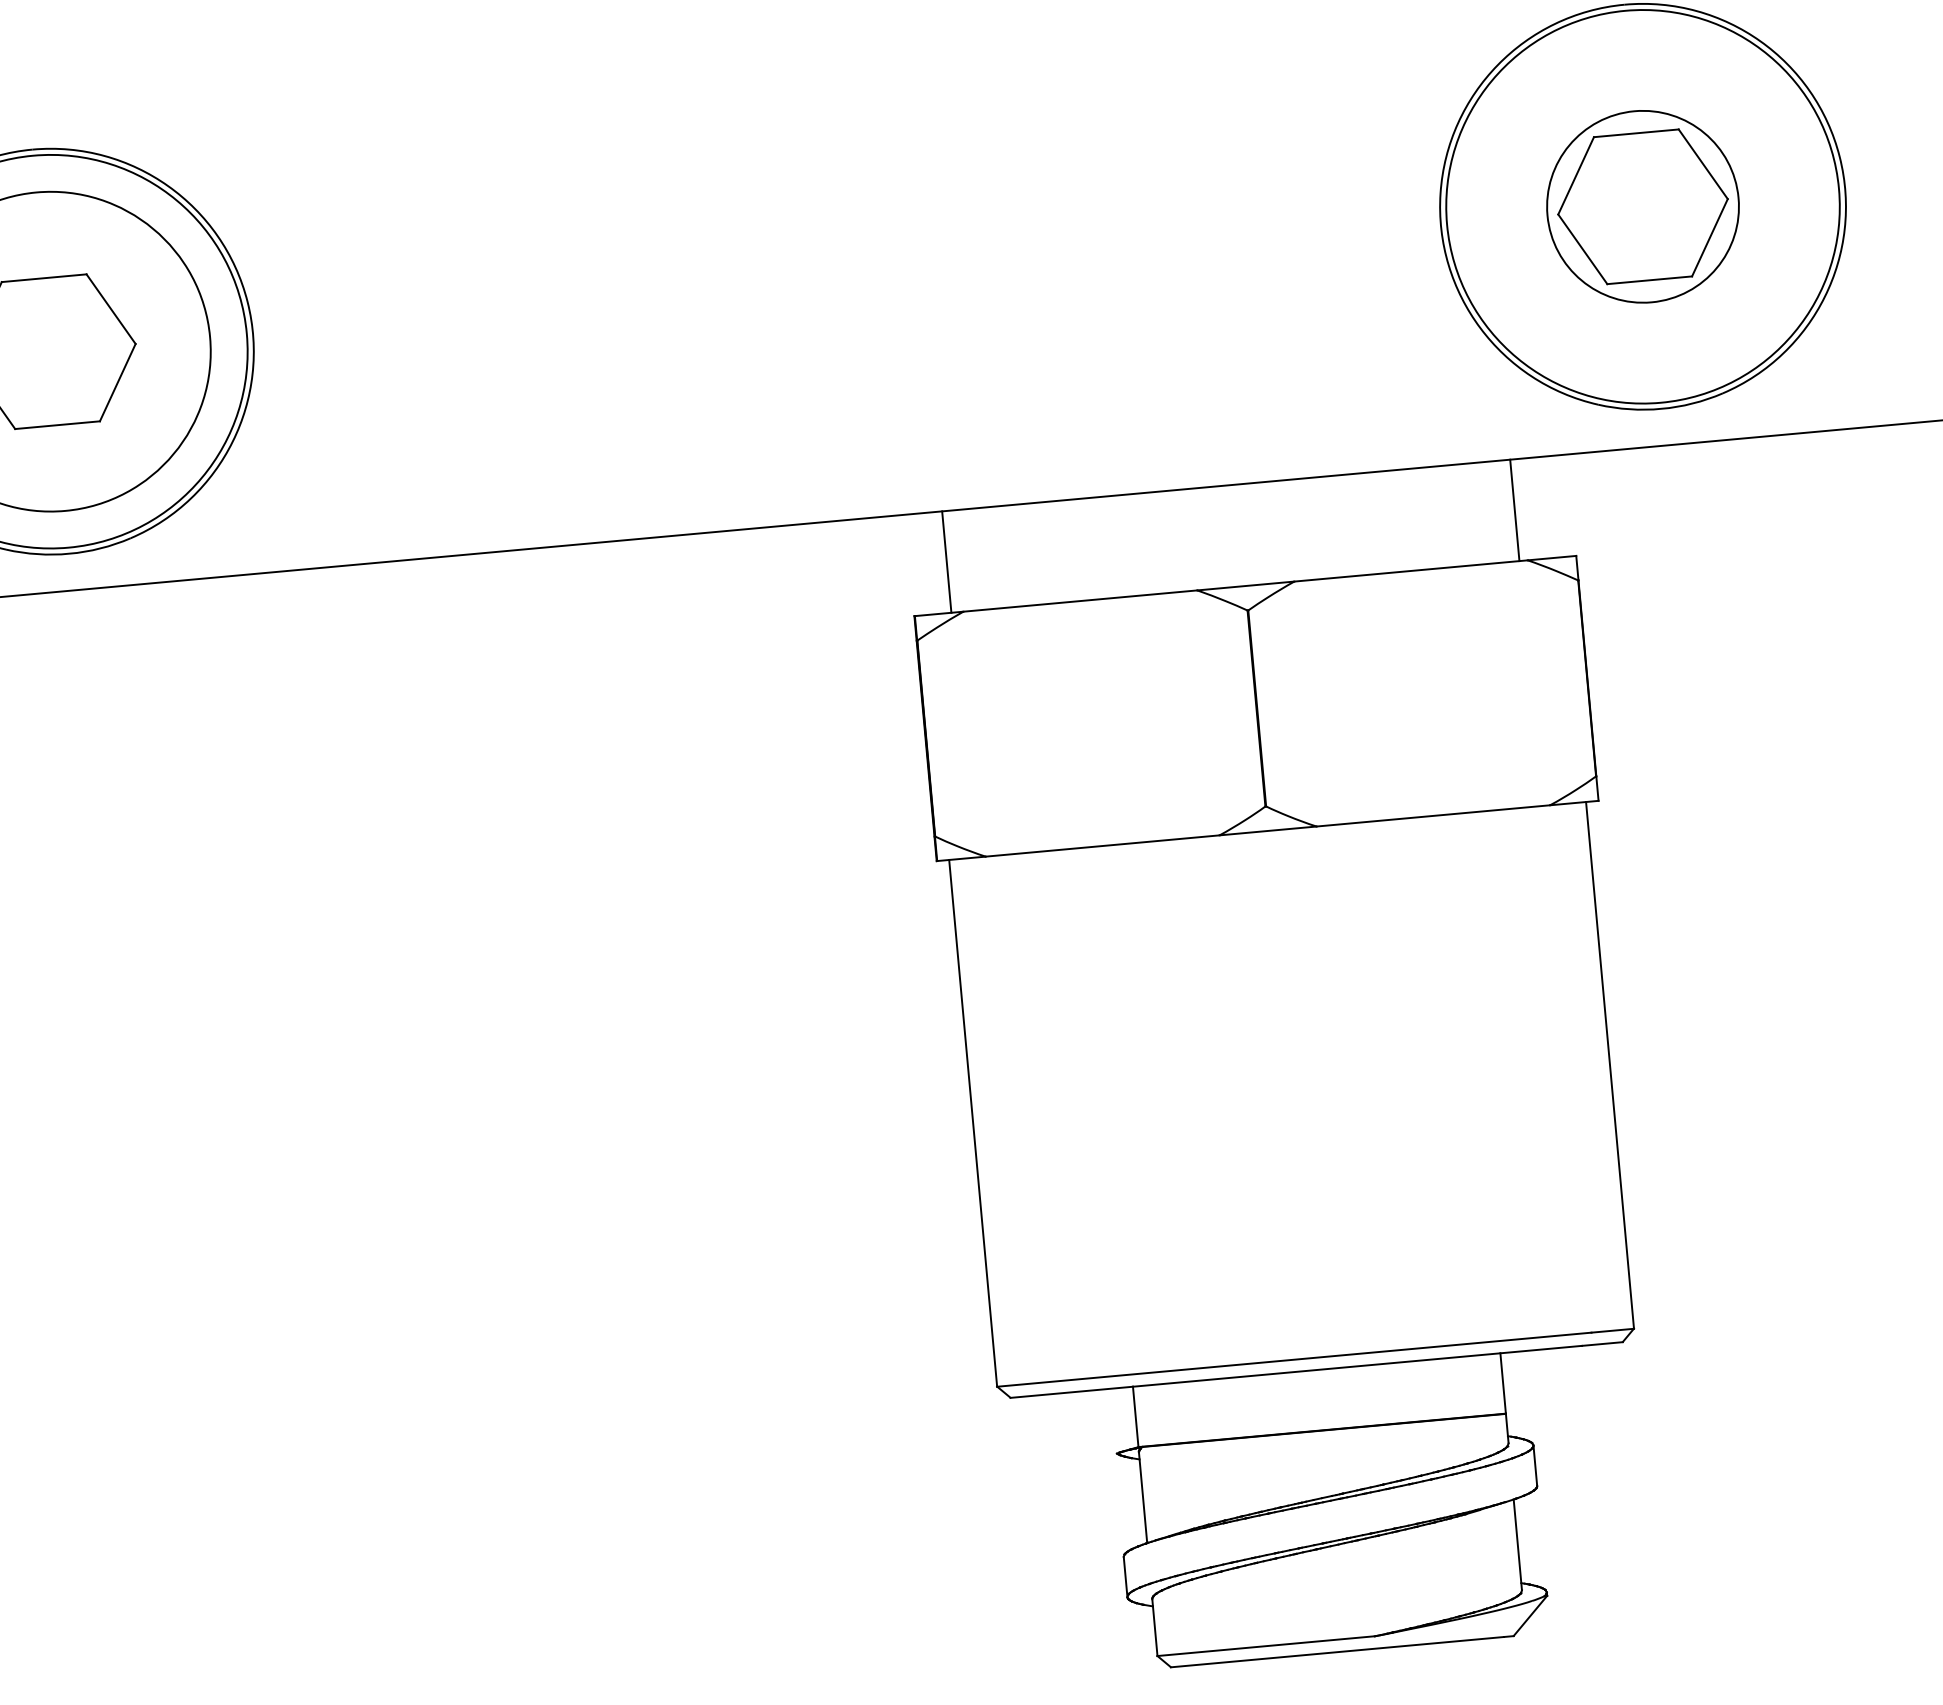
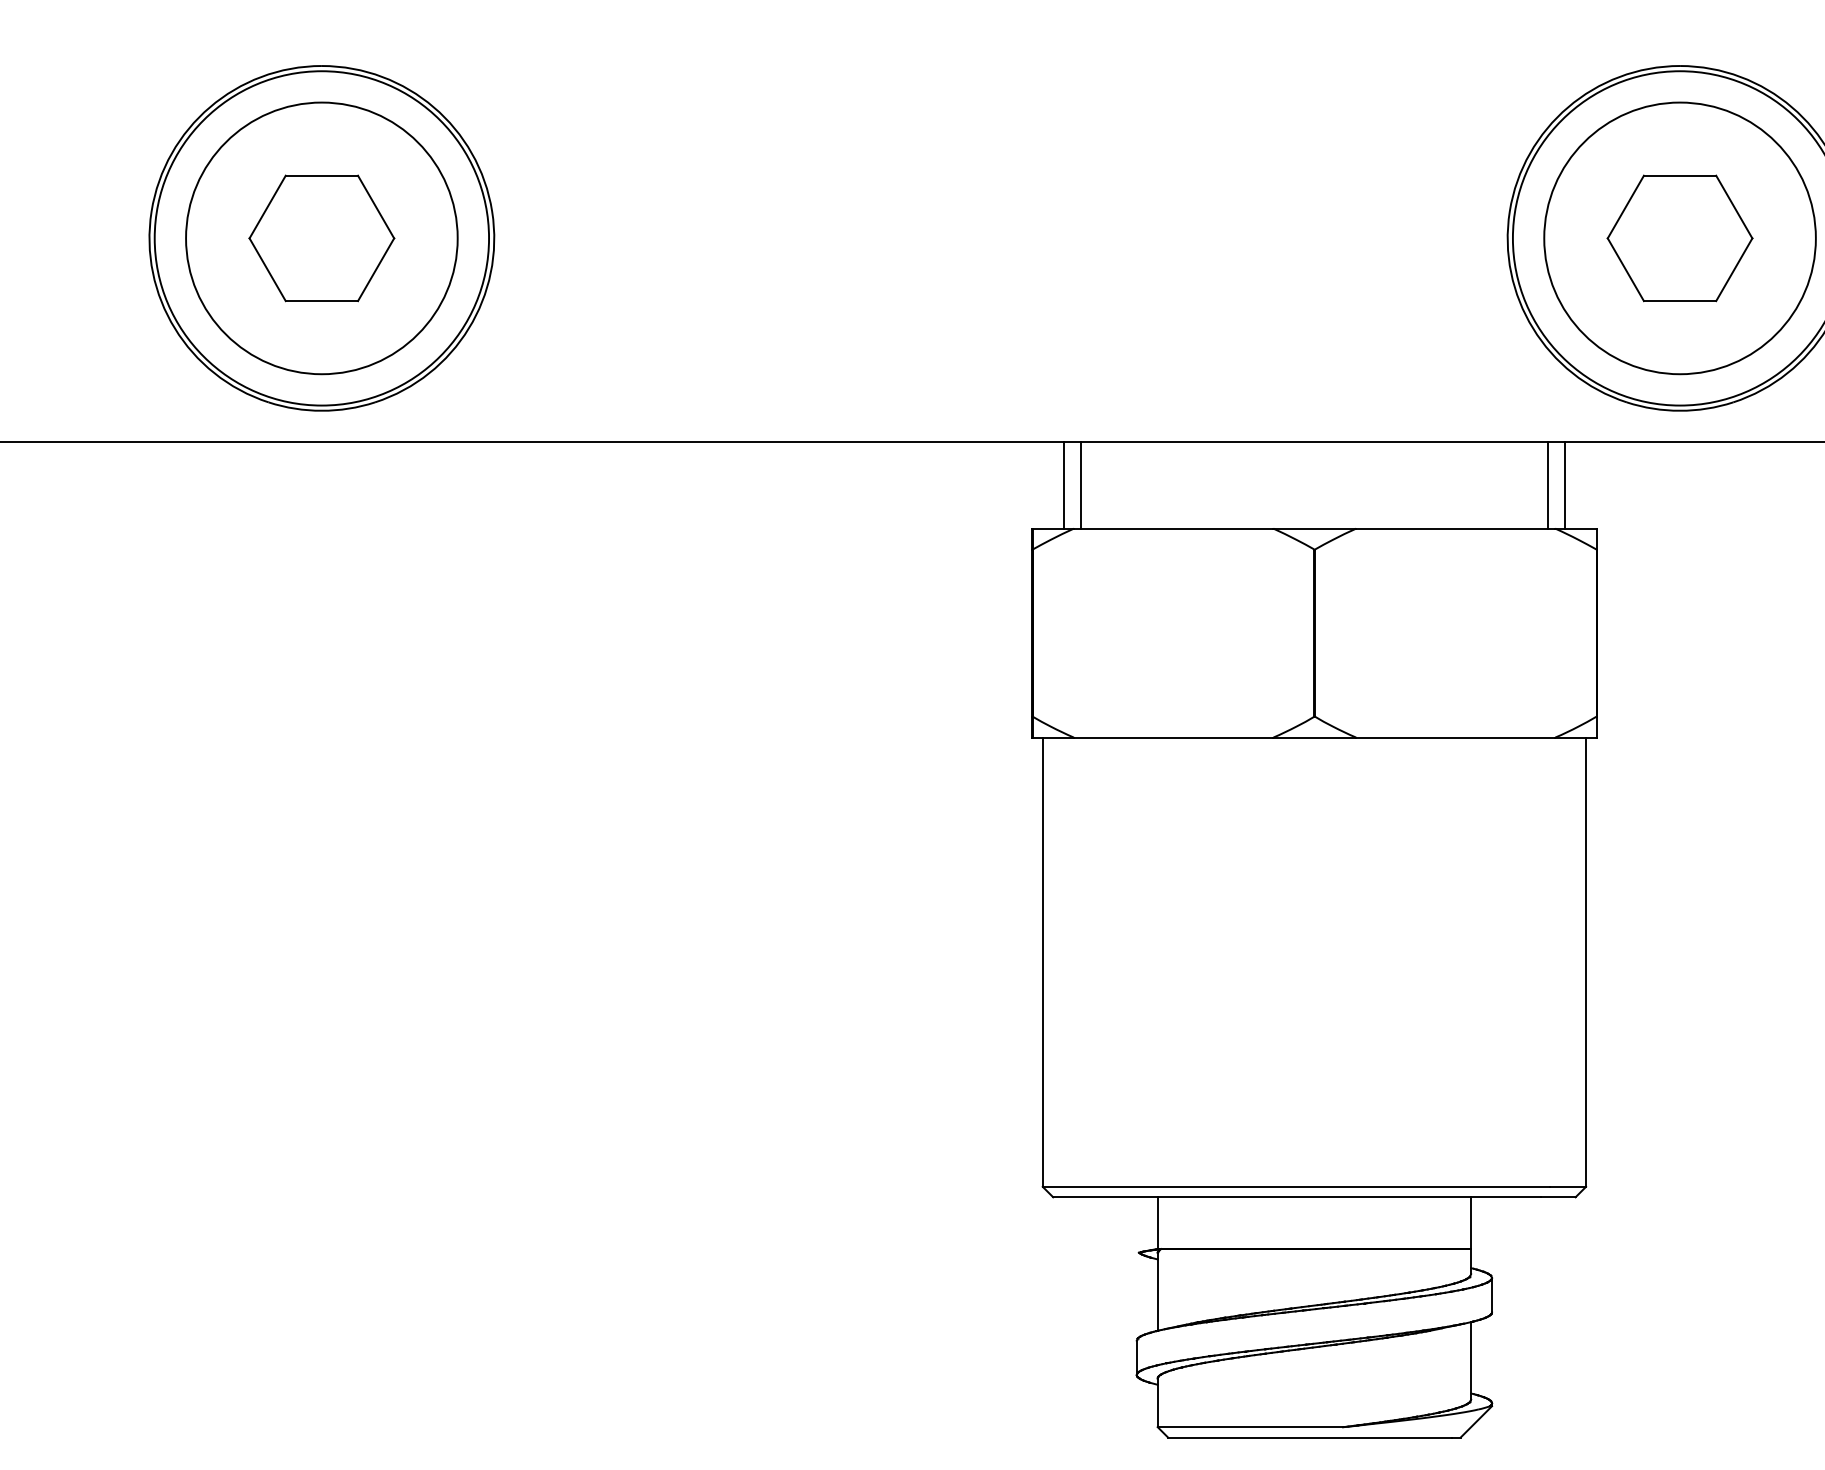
circle: (1642, 206) -> (1679, 238), size x1.67
line: (1535, 508) -> (1565, 485), added
line: (966, 560) -> (1080, 485), added

